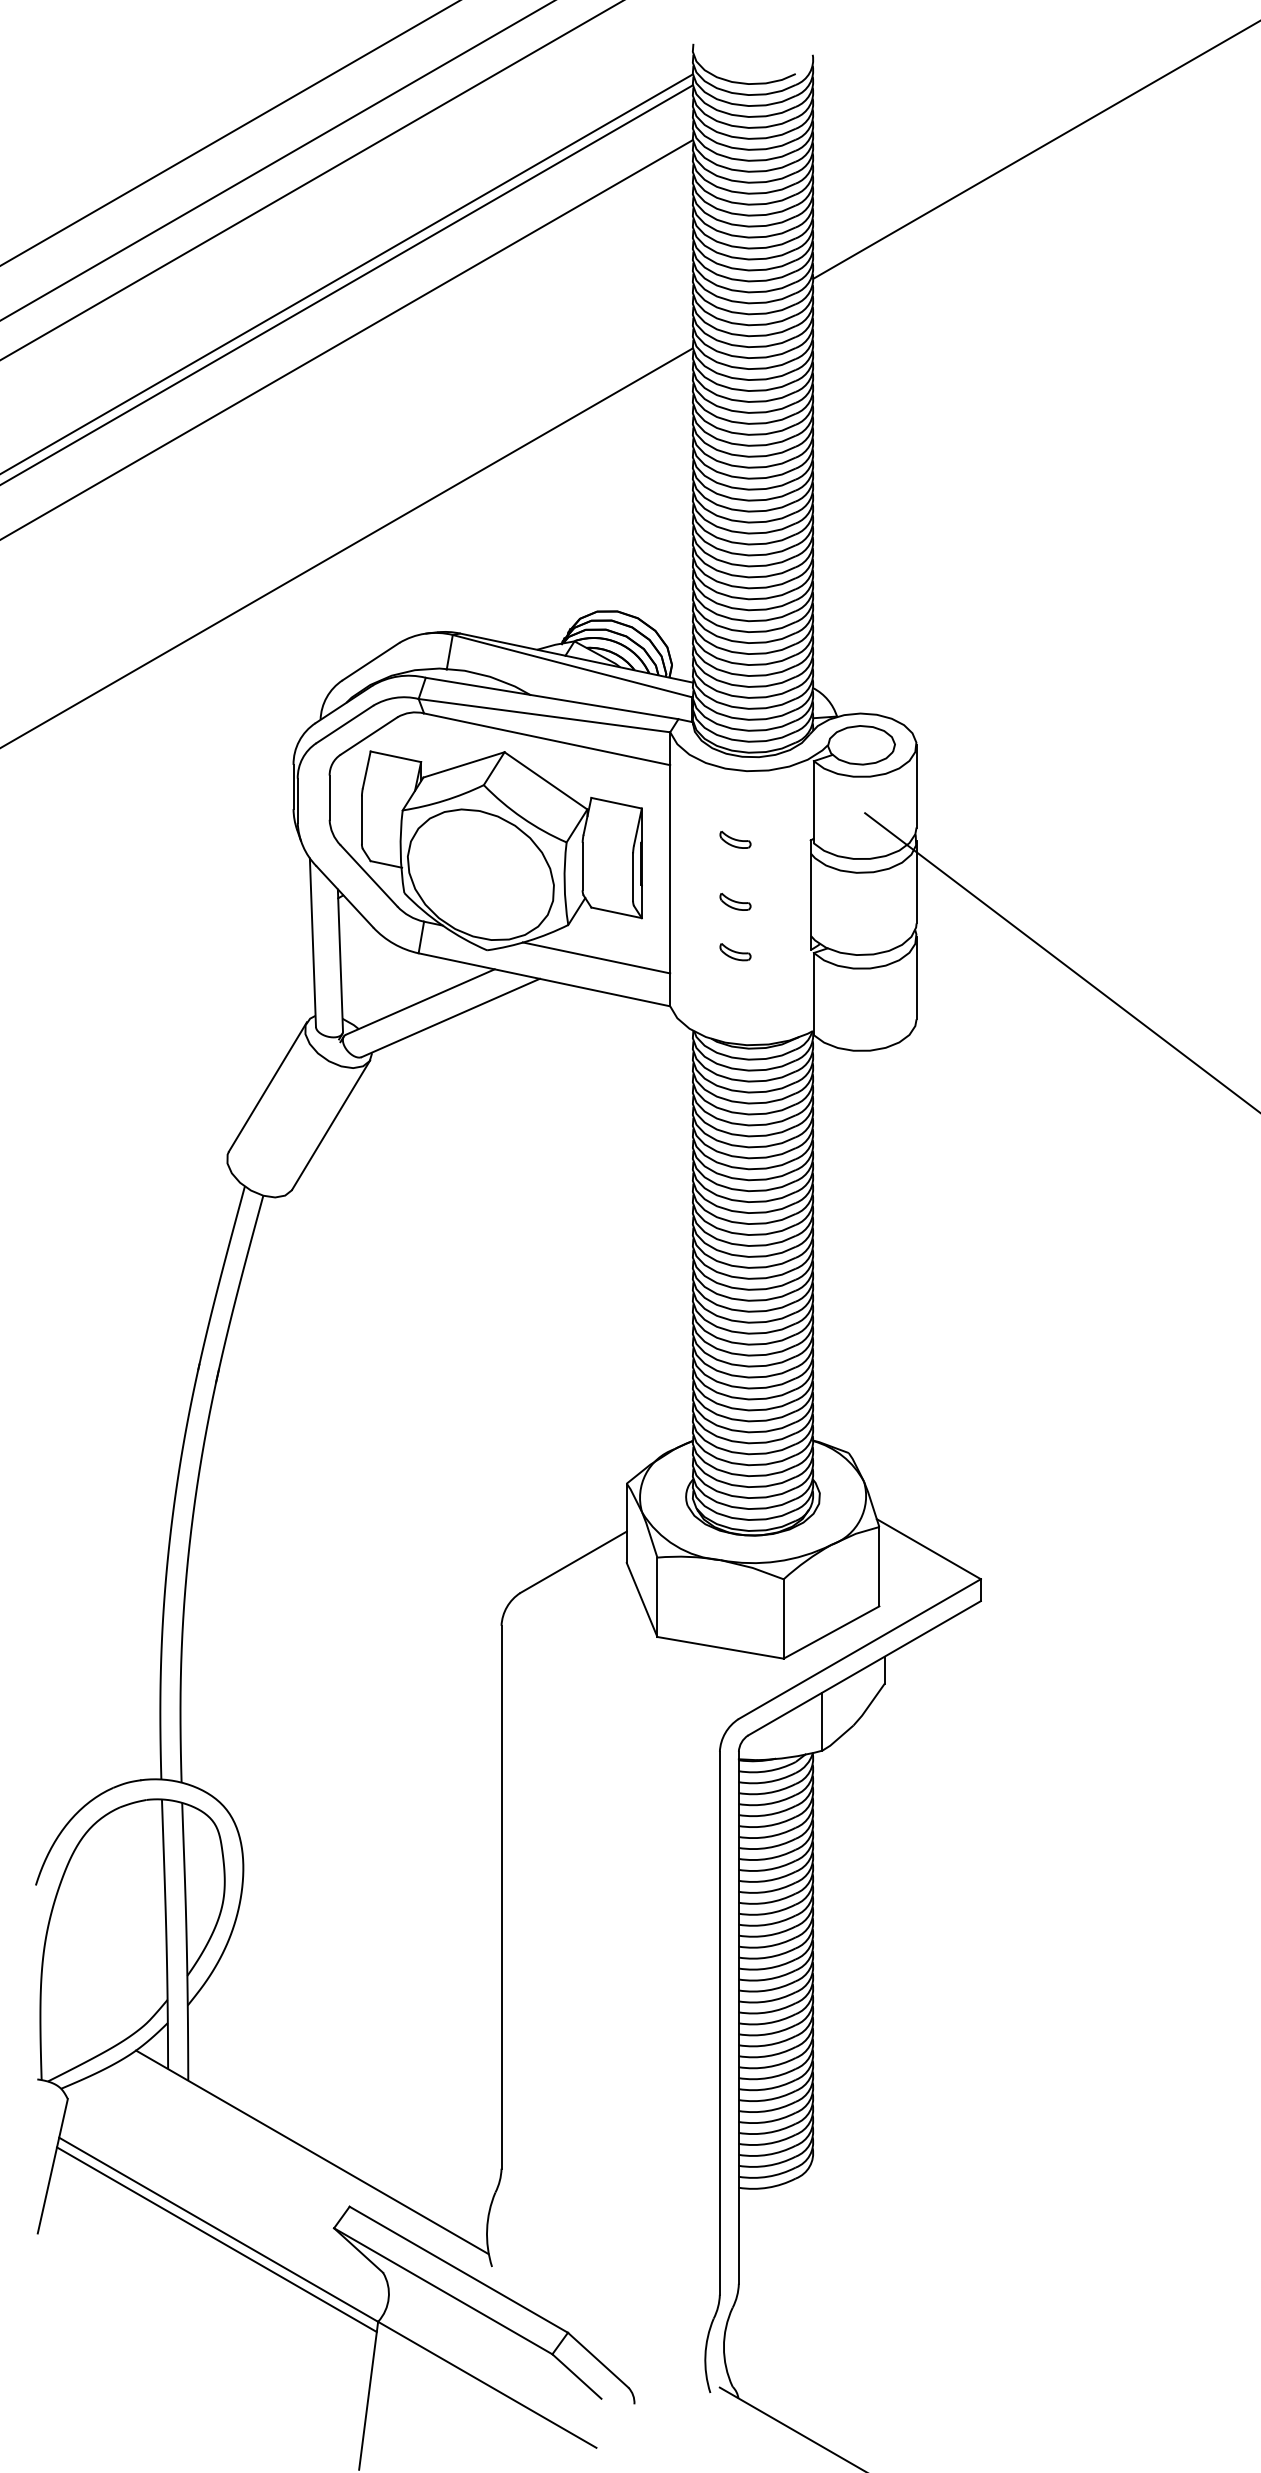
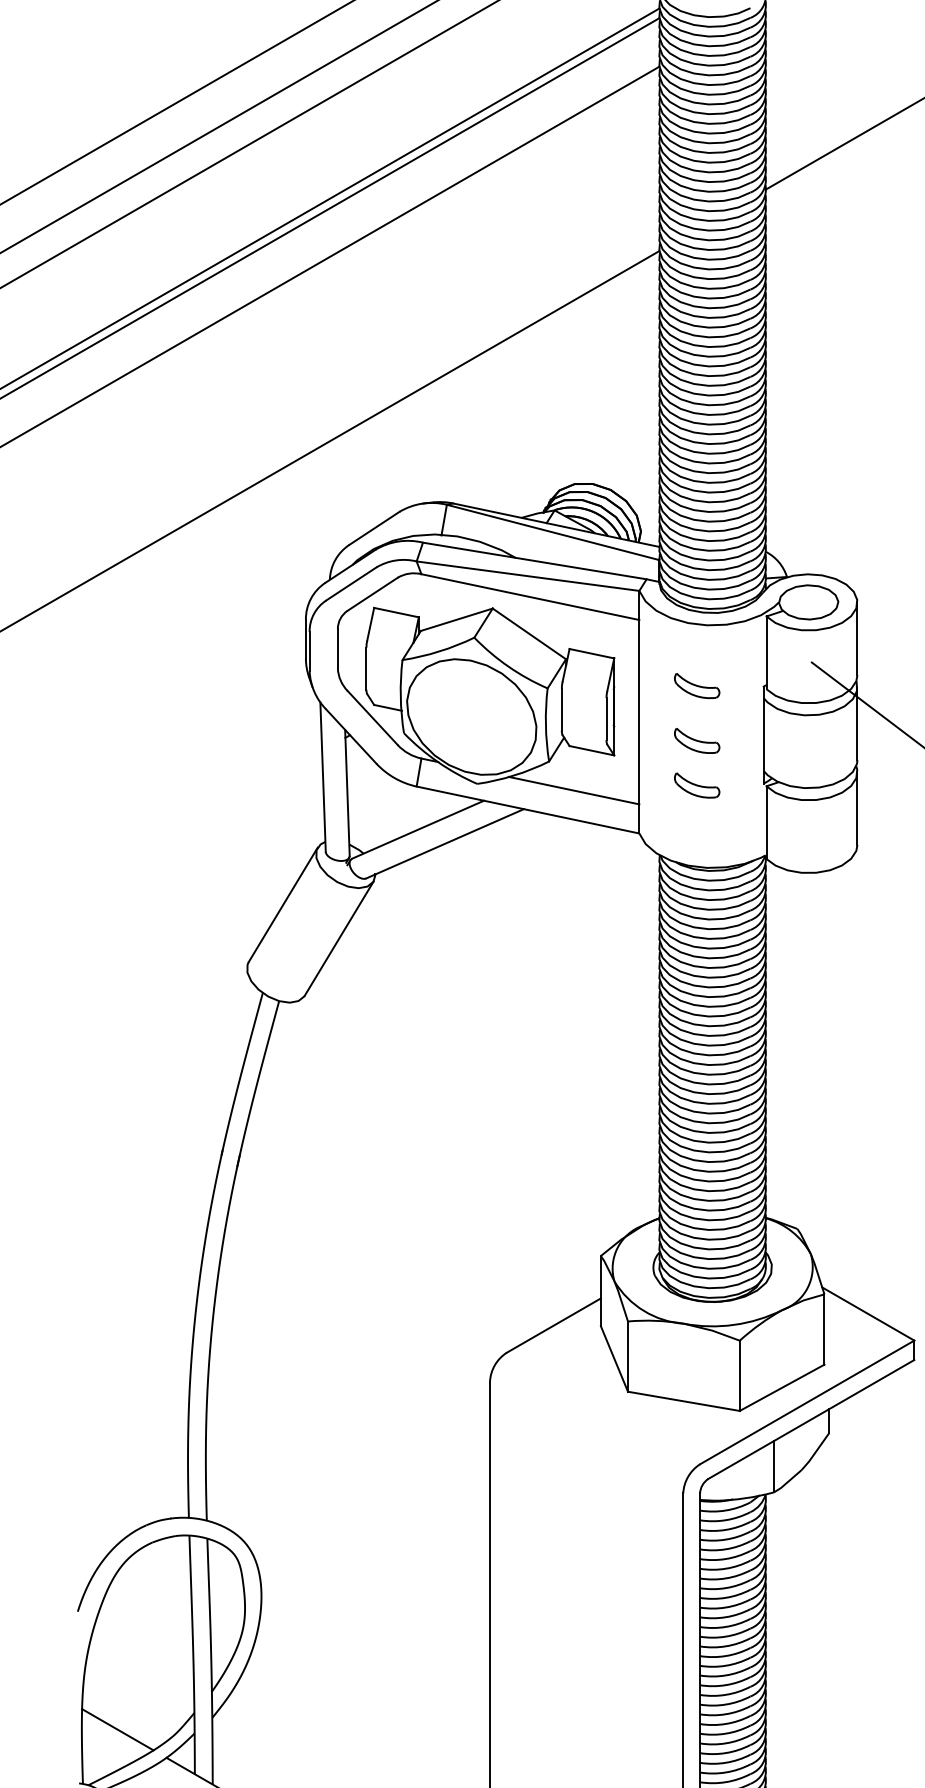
part: (735, 839) -> (697, 685), size x1.67
part: (735, 901) -> (697, 740), size x1.67
part: (735, 951) -> (697, 784), size x1.67
line: (80, 2018) -> (117, 1729), added

